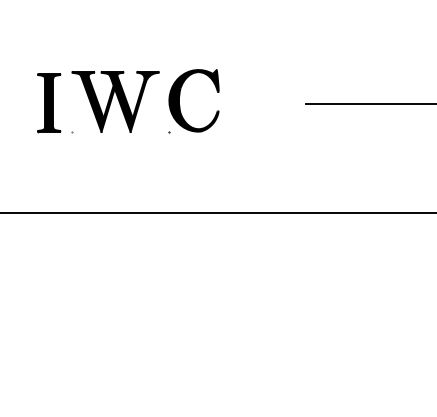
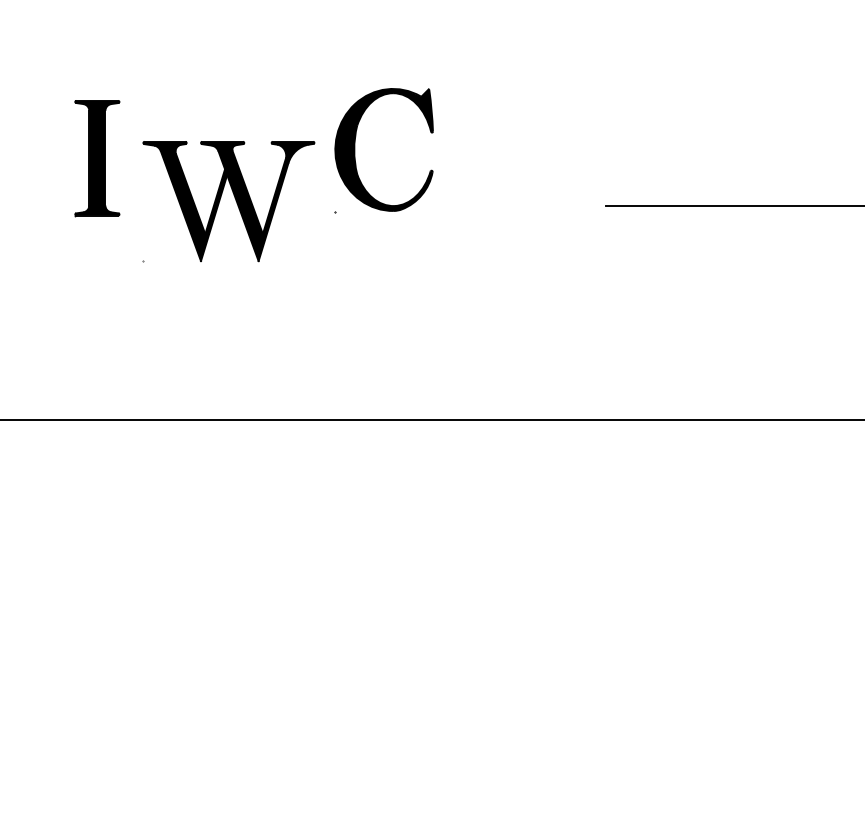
part: (49, 103) -> (98, 159), moved
part: (180, 105) -> (357, 159), moved

